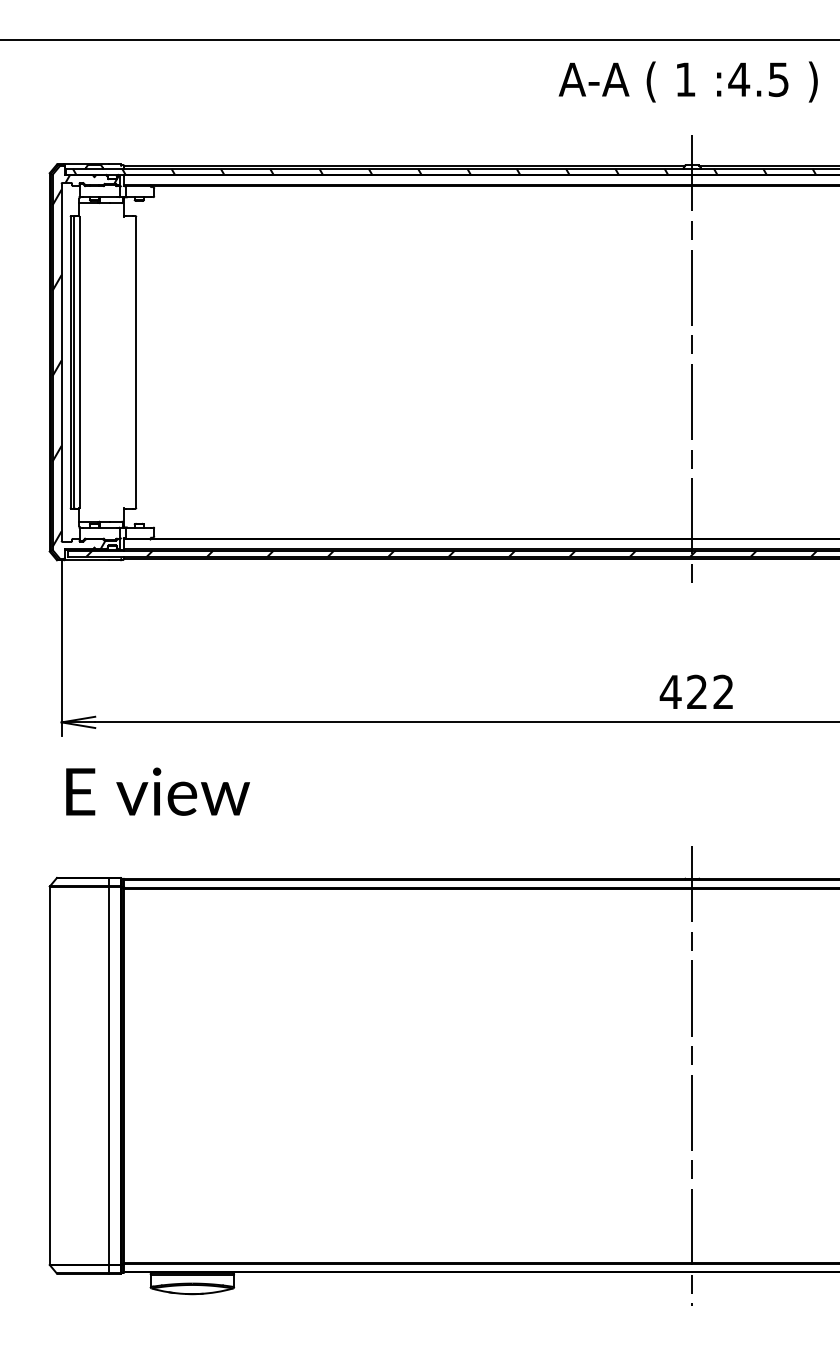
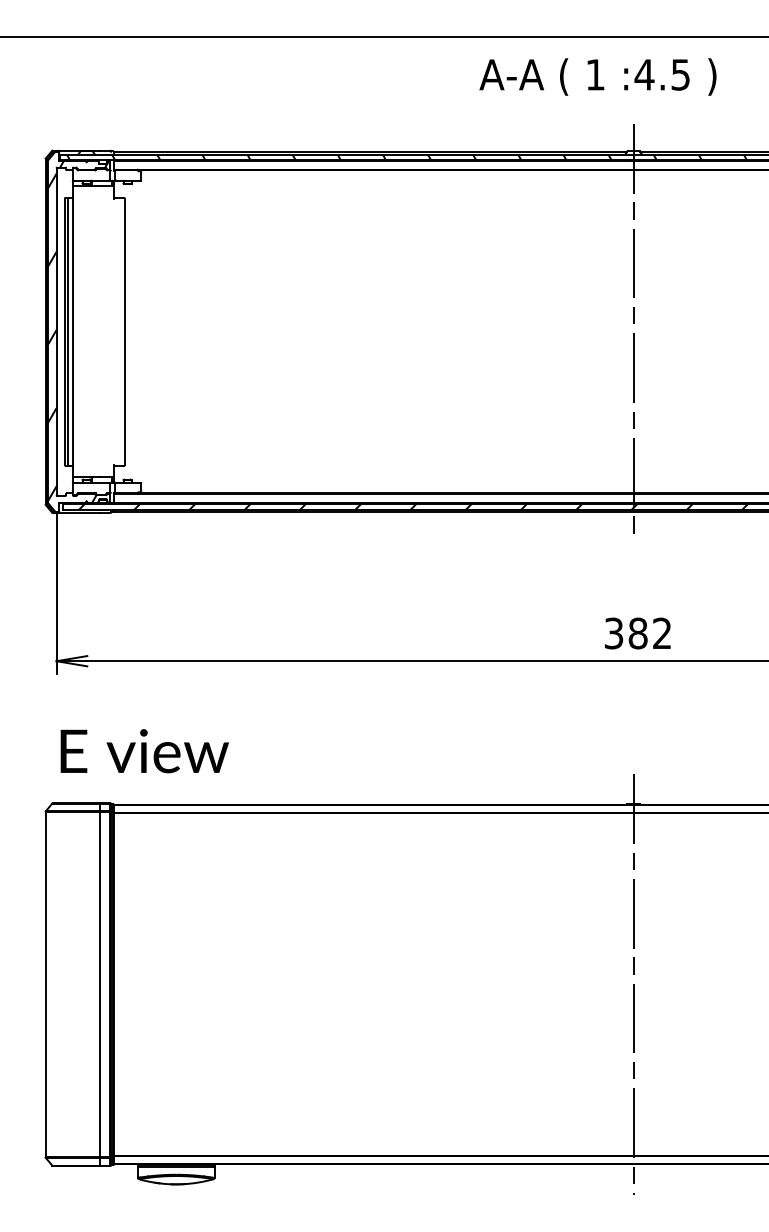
text: (687, 81) -> (597, 76), moved
text: (683, 691) -> (625, 632), 422 -> 382
text: (157, 791) -> (144, 750), moved

